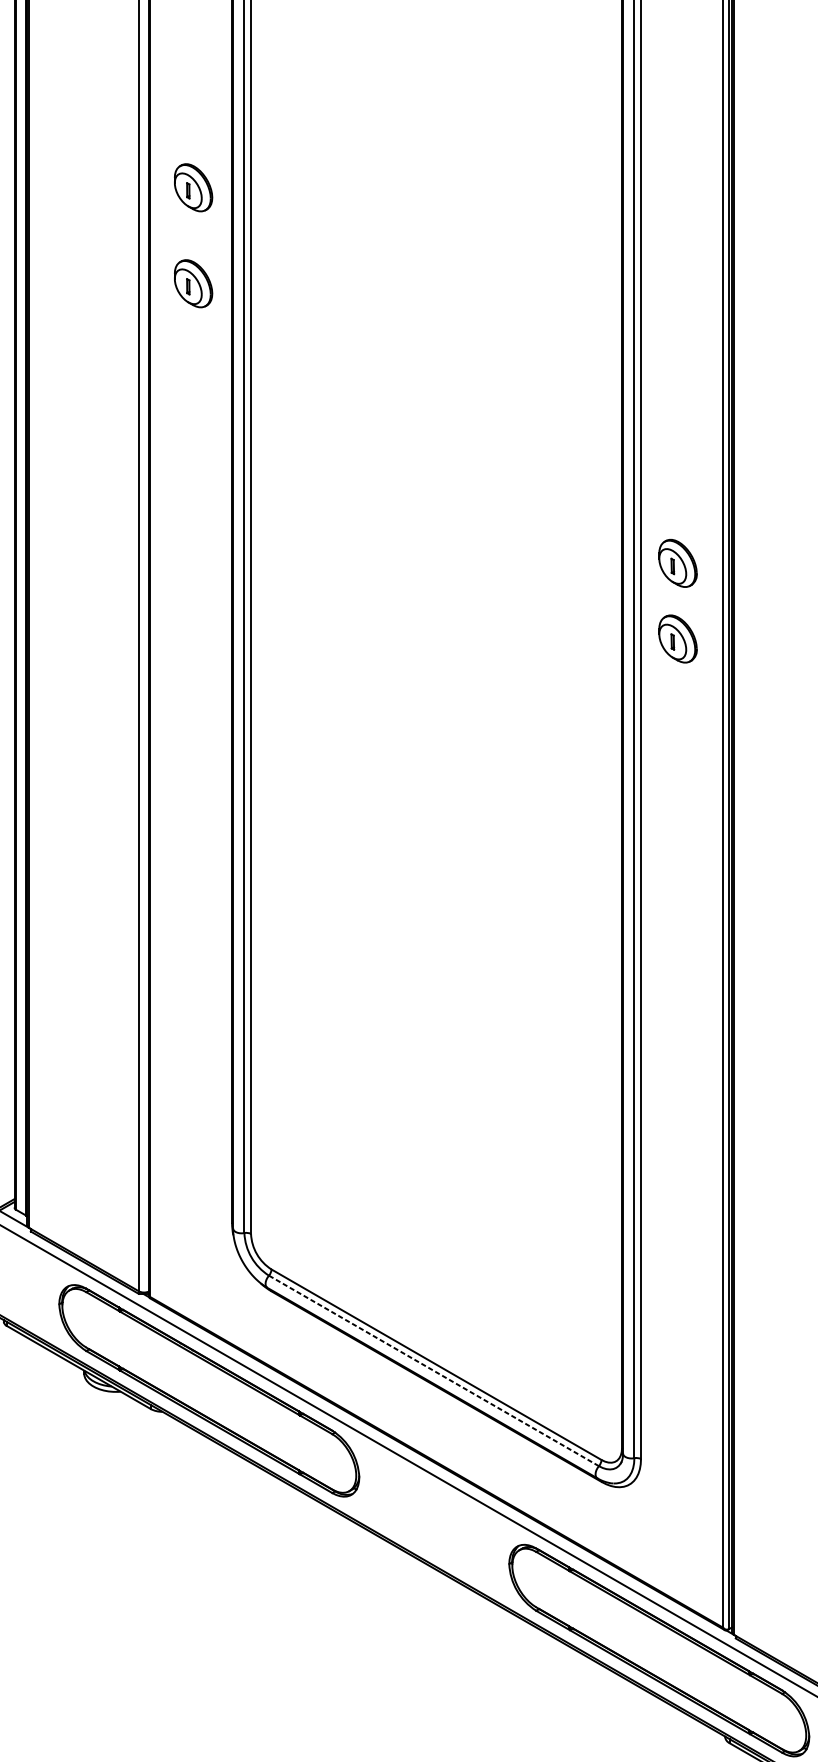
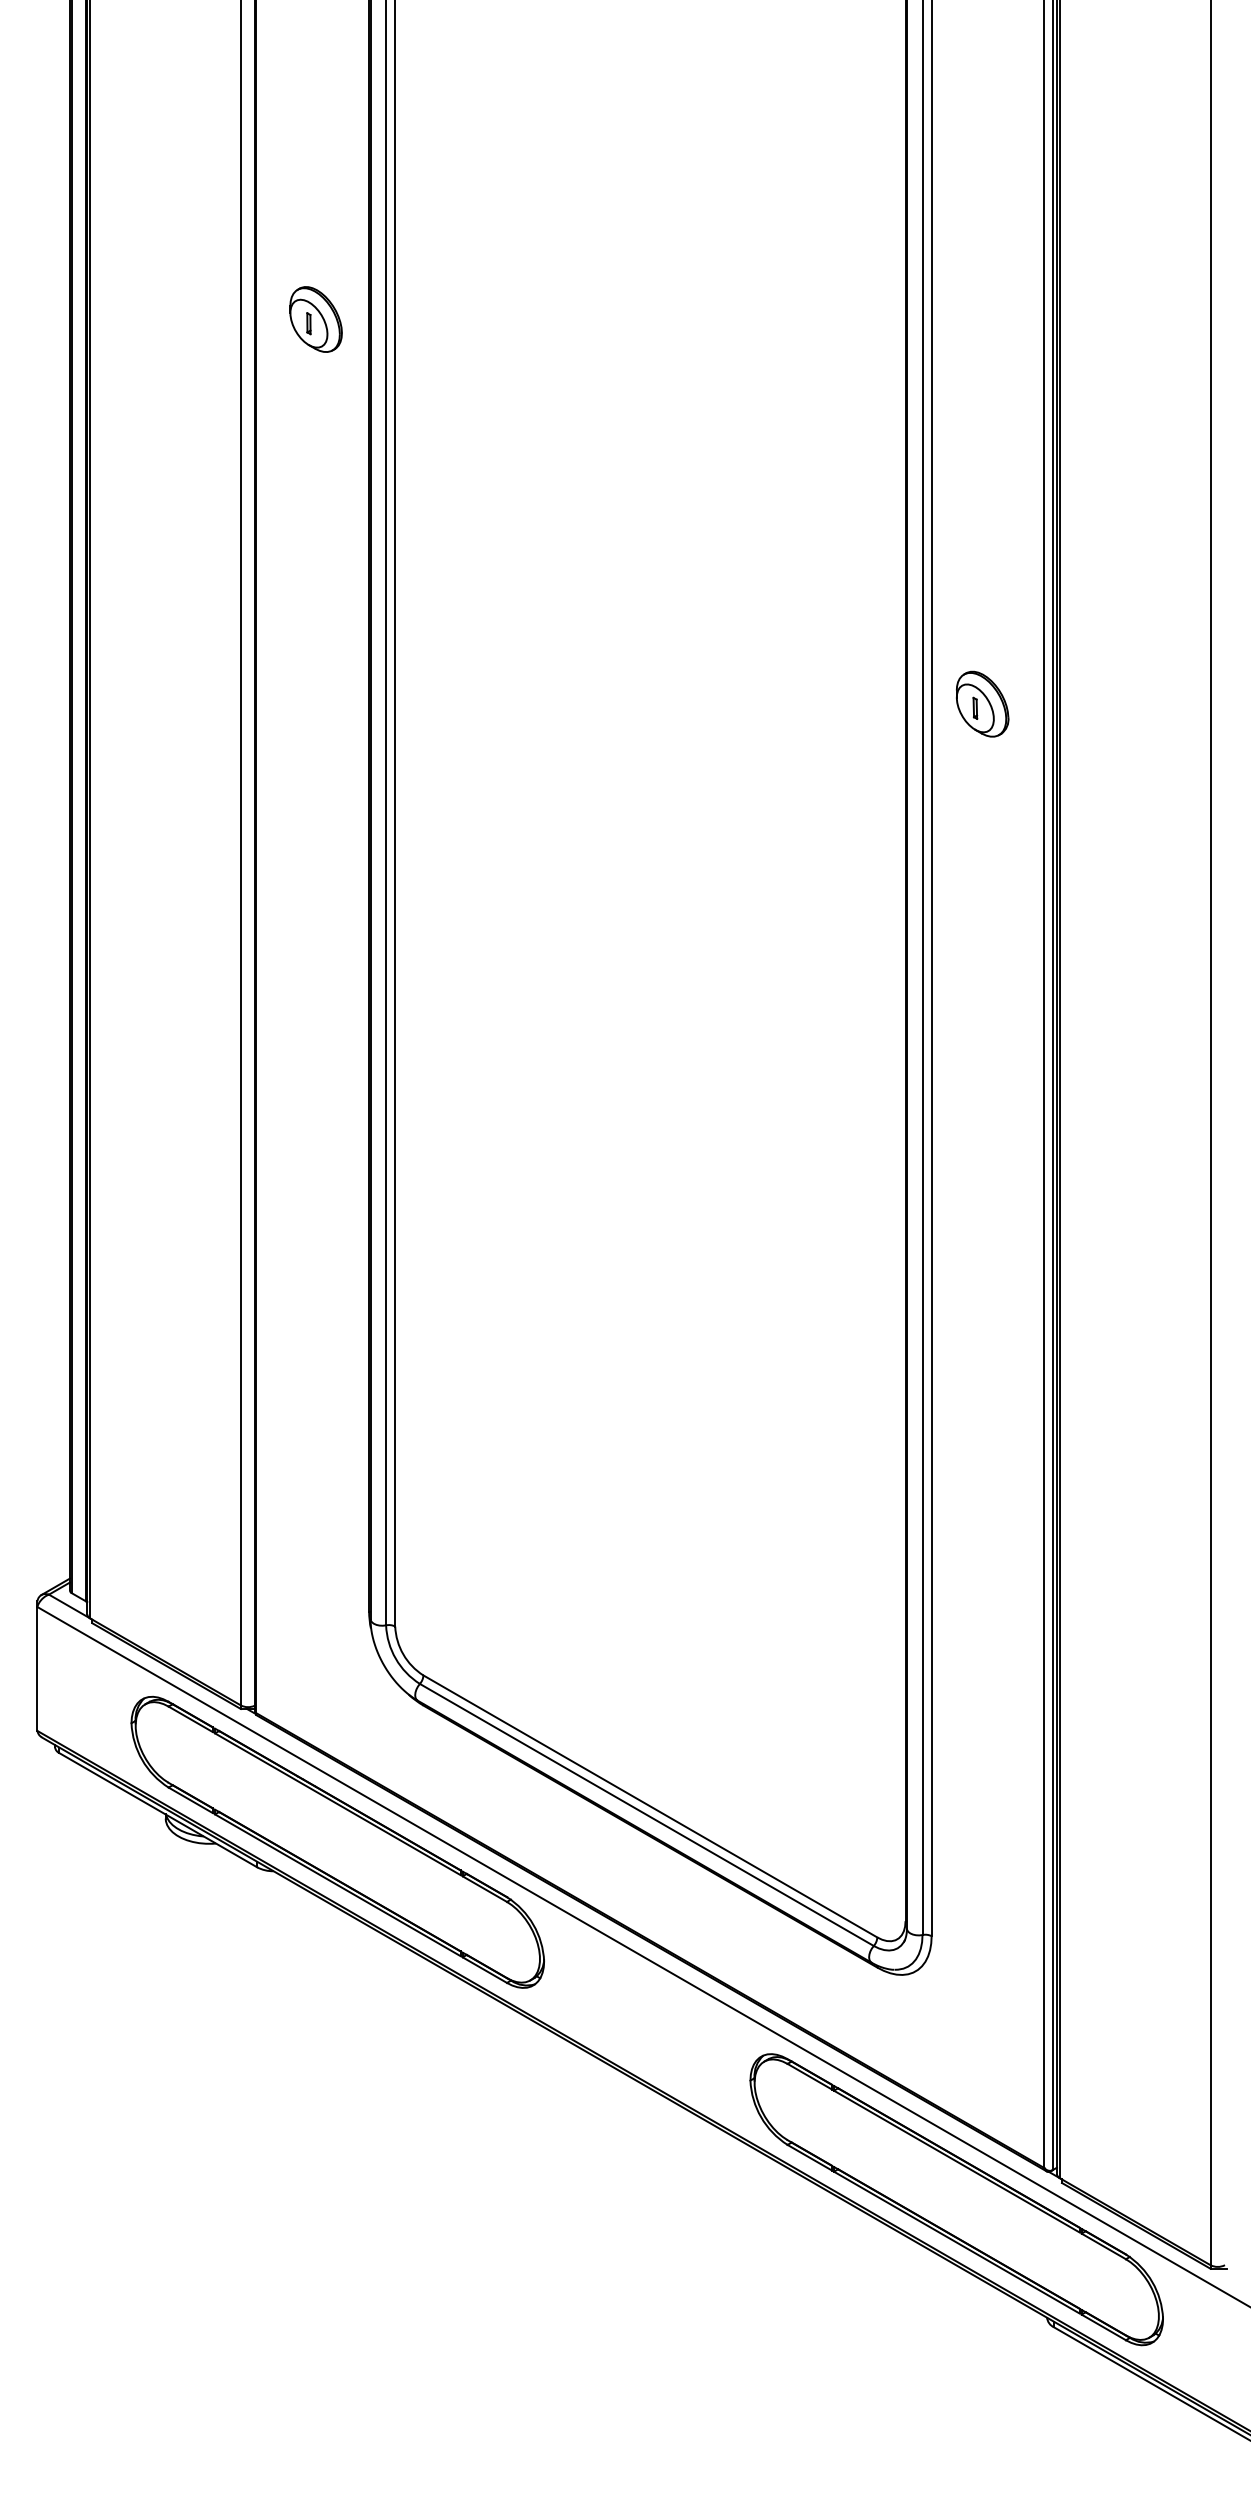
part: (193, 187) -> (315, 187), removed
part: (677, 638) -> (982, 807), removed
line: (433, 1370) -> (646, 1814), dashed -> solid

